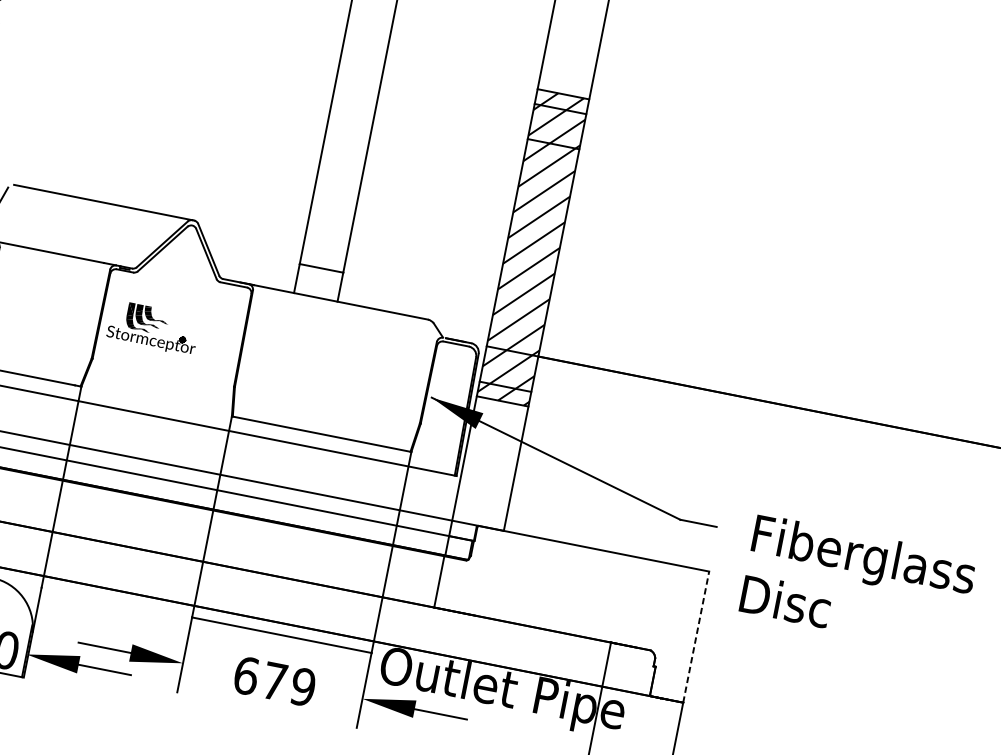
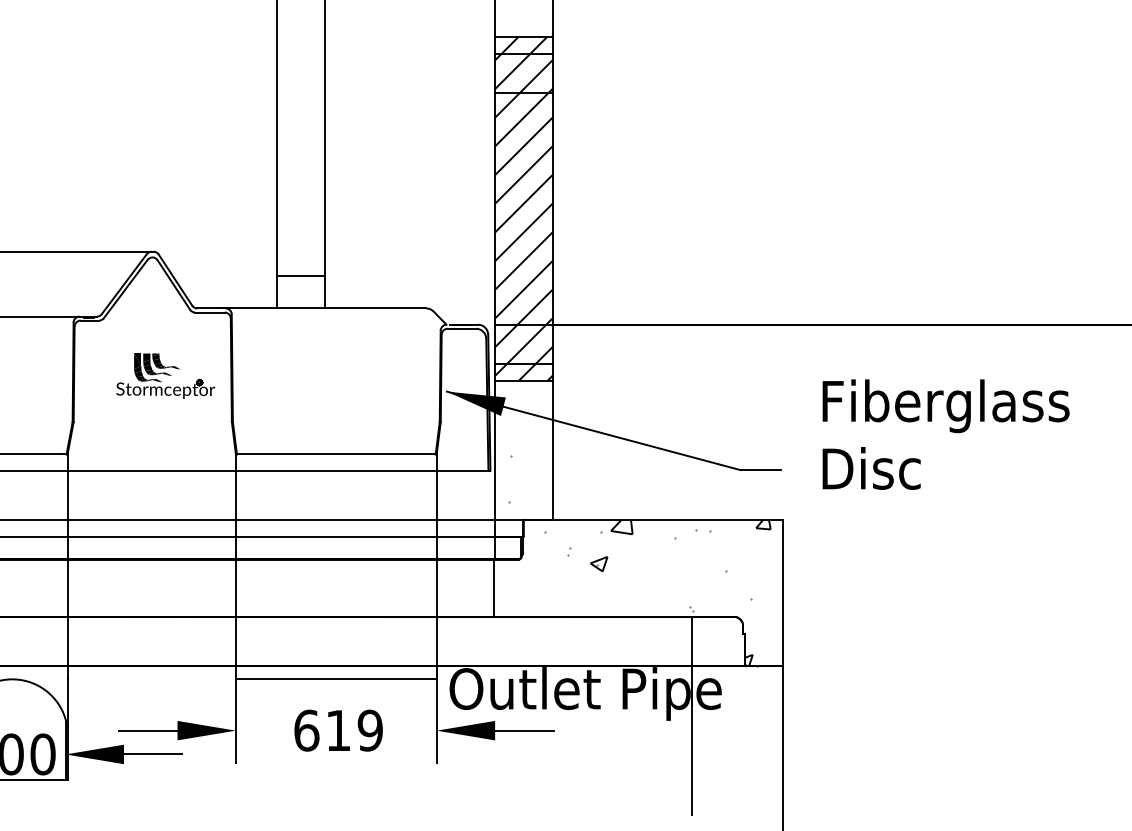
part: (153, 327) -> (165, 375), moved
hatch: (573, 582) -> (639, 560), added
text: (857, 584) -> (945, 434), moved
line: (696, 636) -> (782, 592), dashed -> solid
text: (274, 681) -> (338, 730), 679 -> 619

